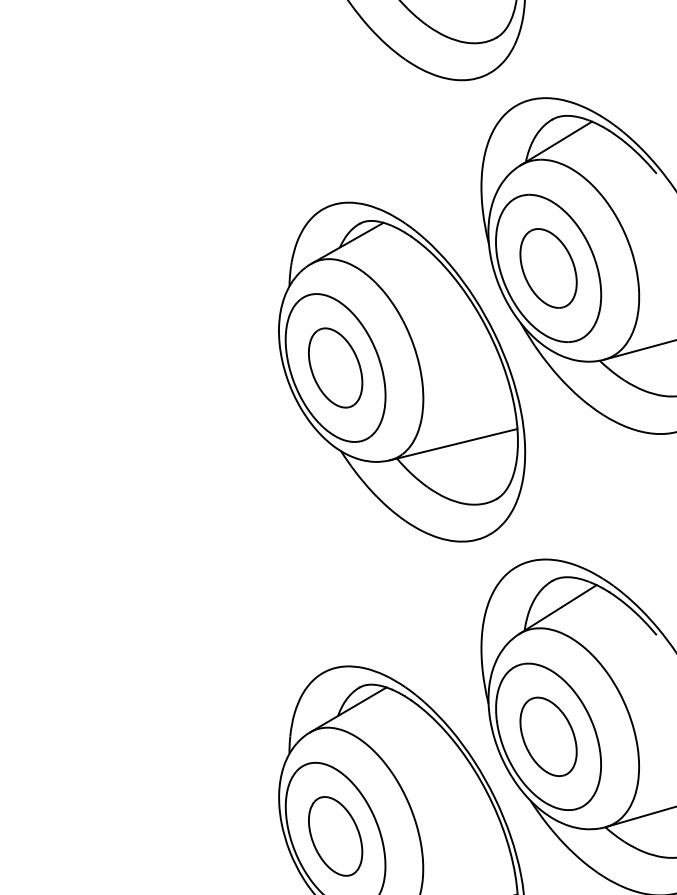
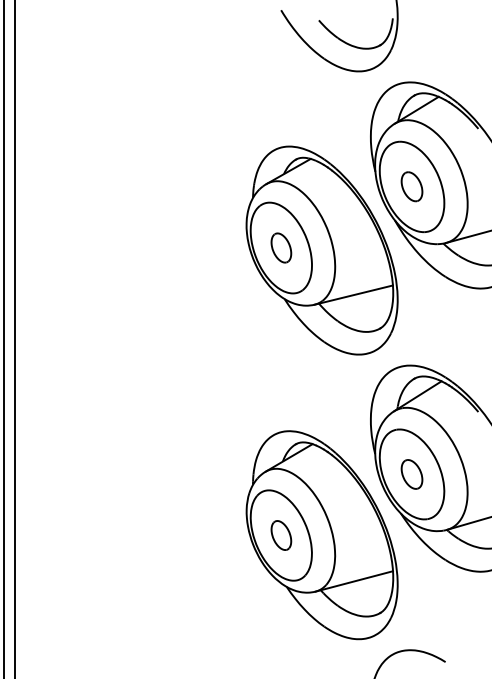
part: (547, 267) -> (411, 186), size x0.6
part: (335, 367) -> (281, 247), size x0.6
part: (547, 736) -> (411, 474), size x0.6
part: (335, 836) -> (281, 535), size x0.6

